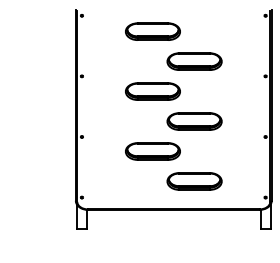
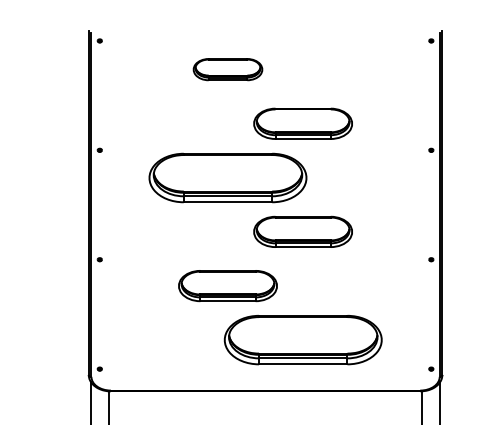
part: (152, 31) -> (227, 69), size x0.7
part: (152, 91) -> (227, 177), size x1.6
part: (194, 181) -> (302, 340), size x1.6

